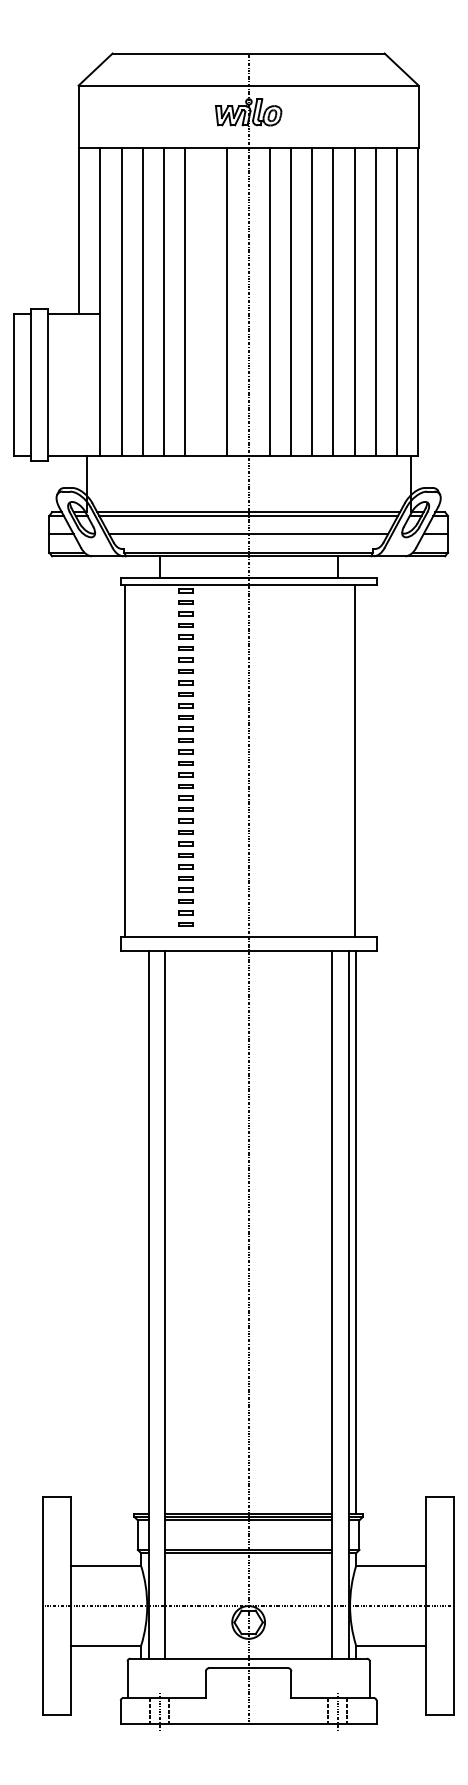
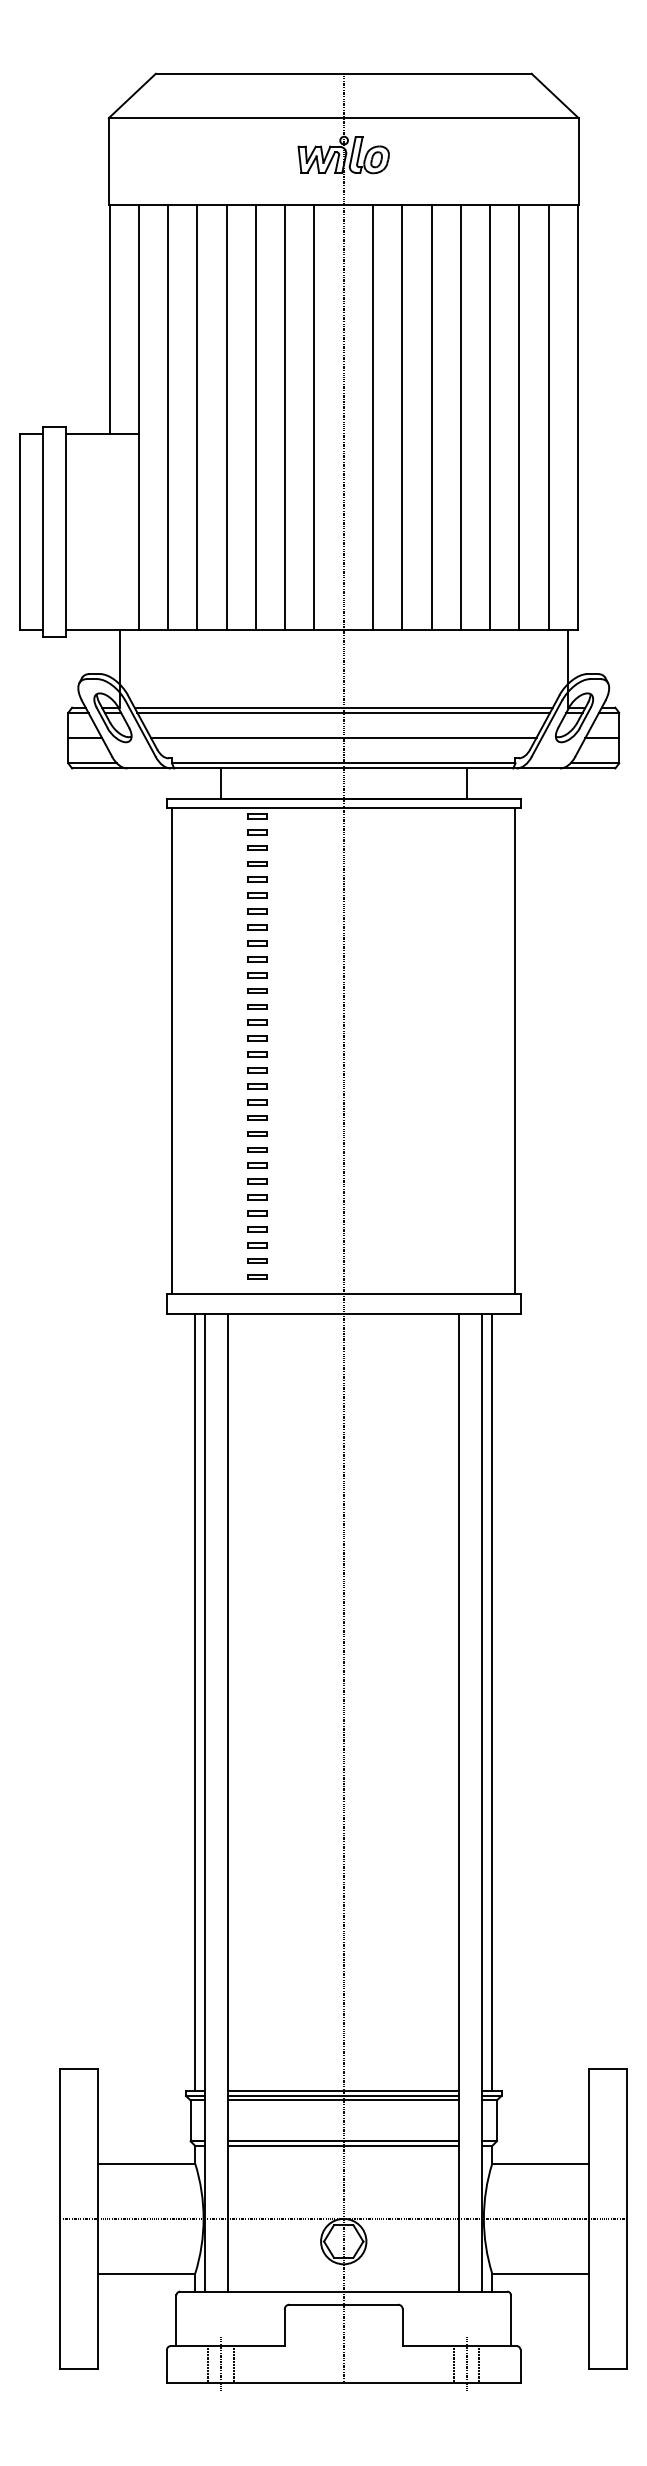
line: (206, 302) -> (285, 417), added
line: (354, 760) -> (514, 1050), moved
line: (141, 1231) -> (195, 1701), added

